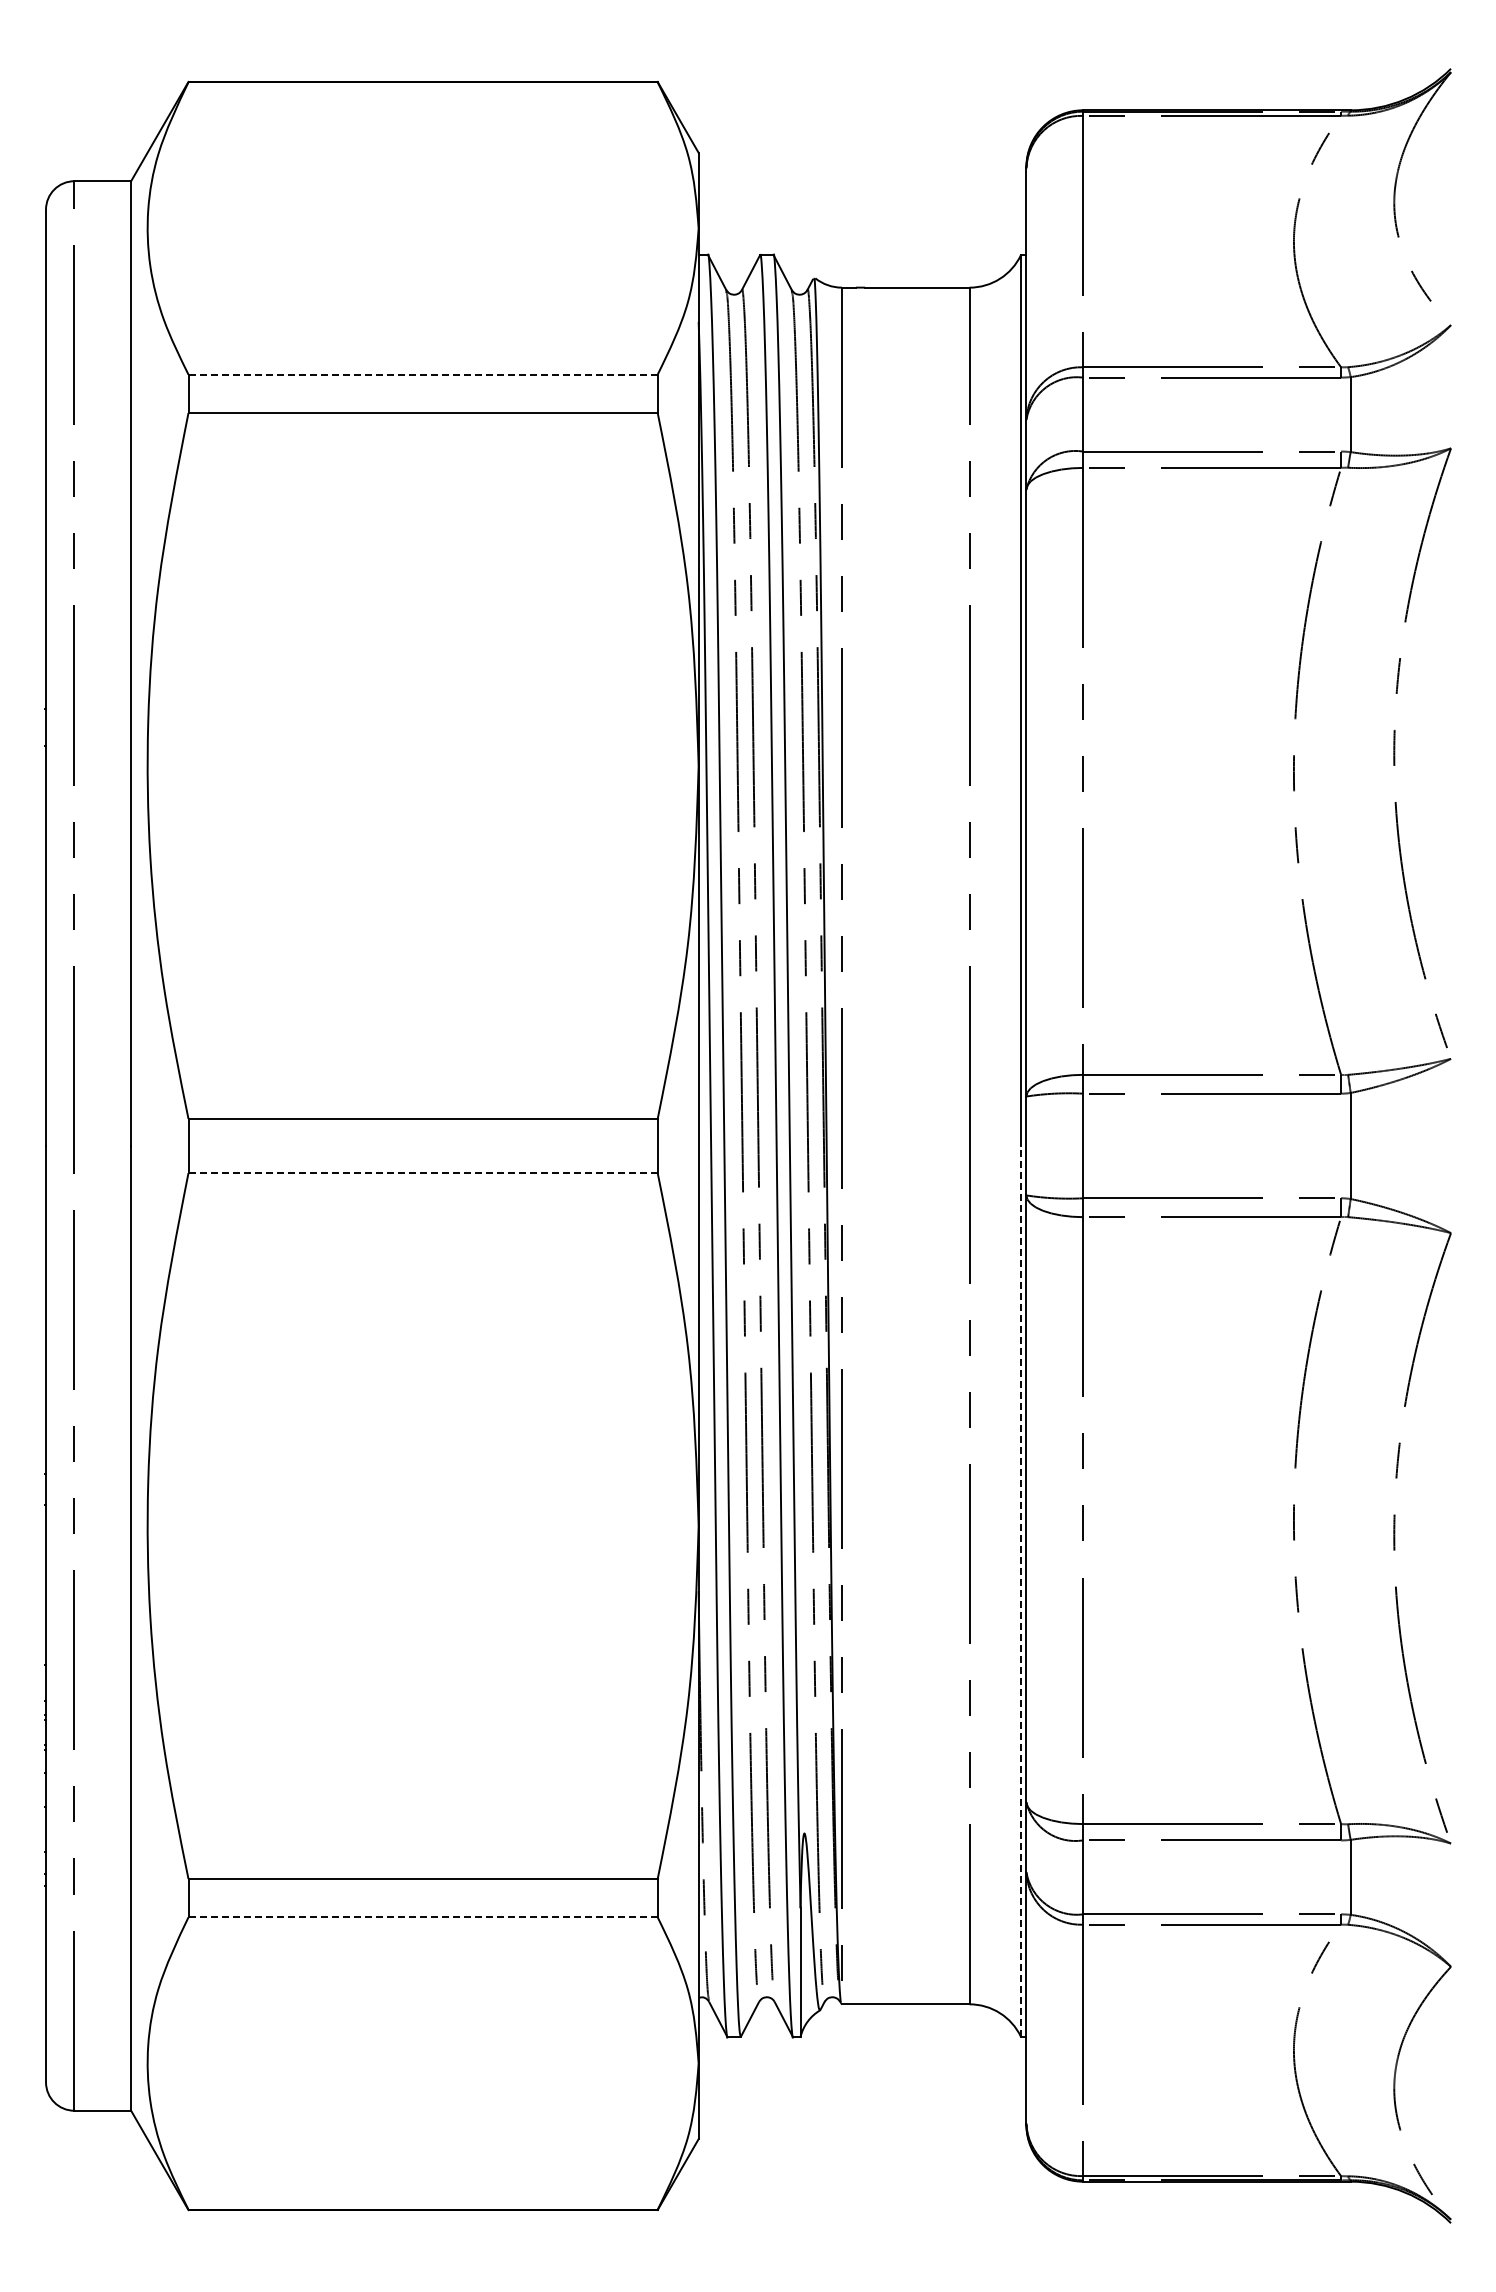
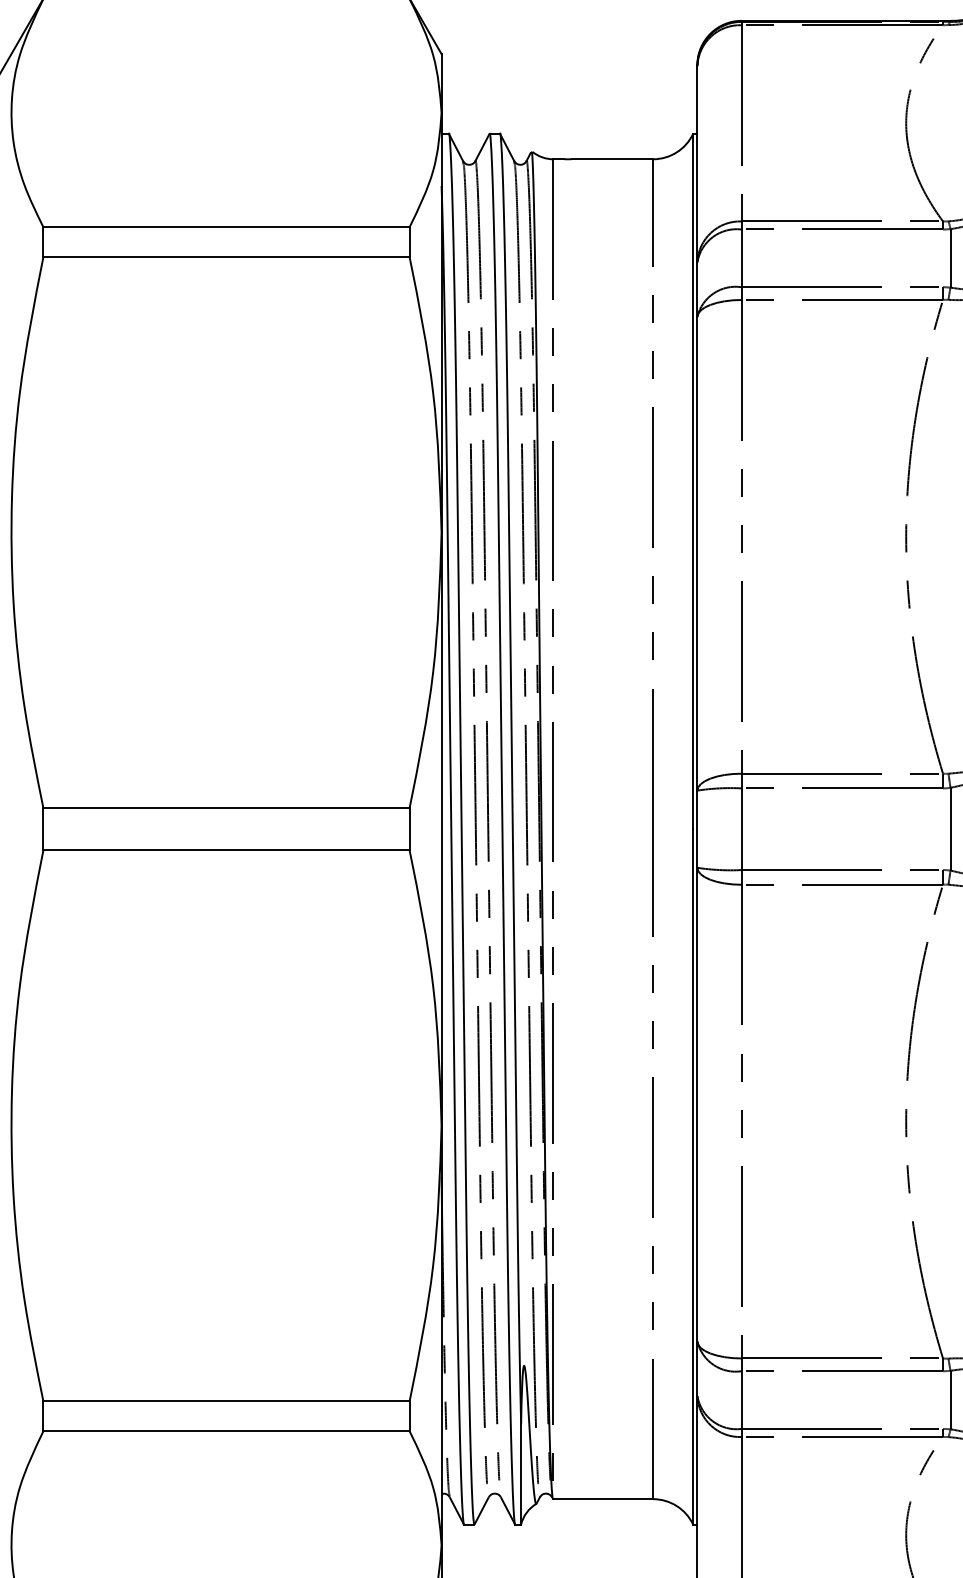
line: (423, 374) -> (226, 227), dashed -> solid
line: (423, 1173) -> (226, 850), dashed -> solid
line: (1021, 1590) -> (693, 1176), dashed -> solid
line: (423, 1917) -> (226, 1431), dashed -> solid

